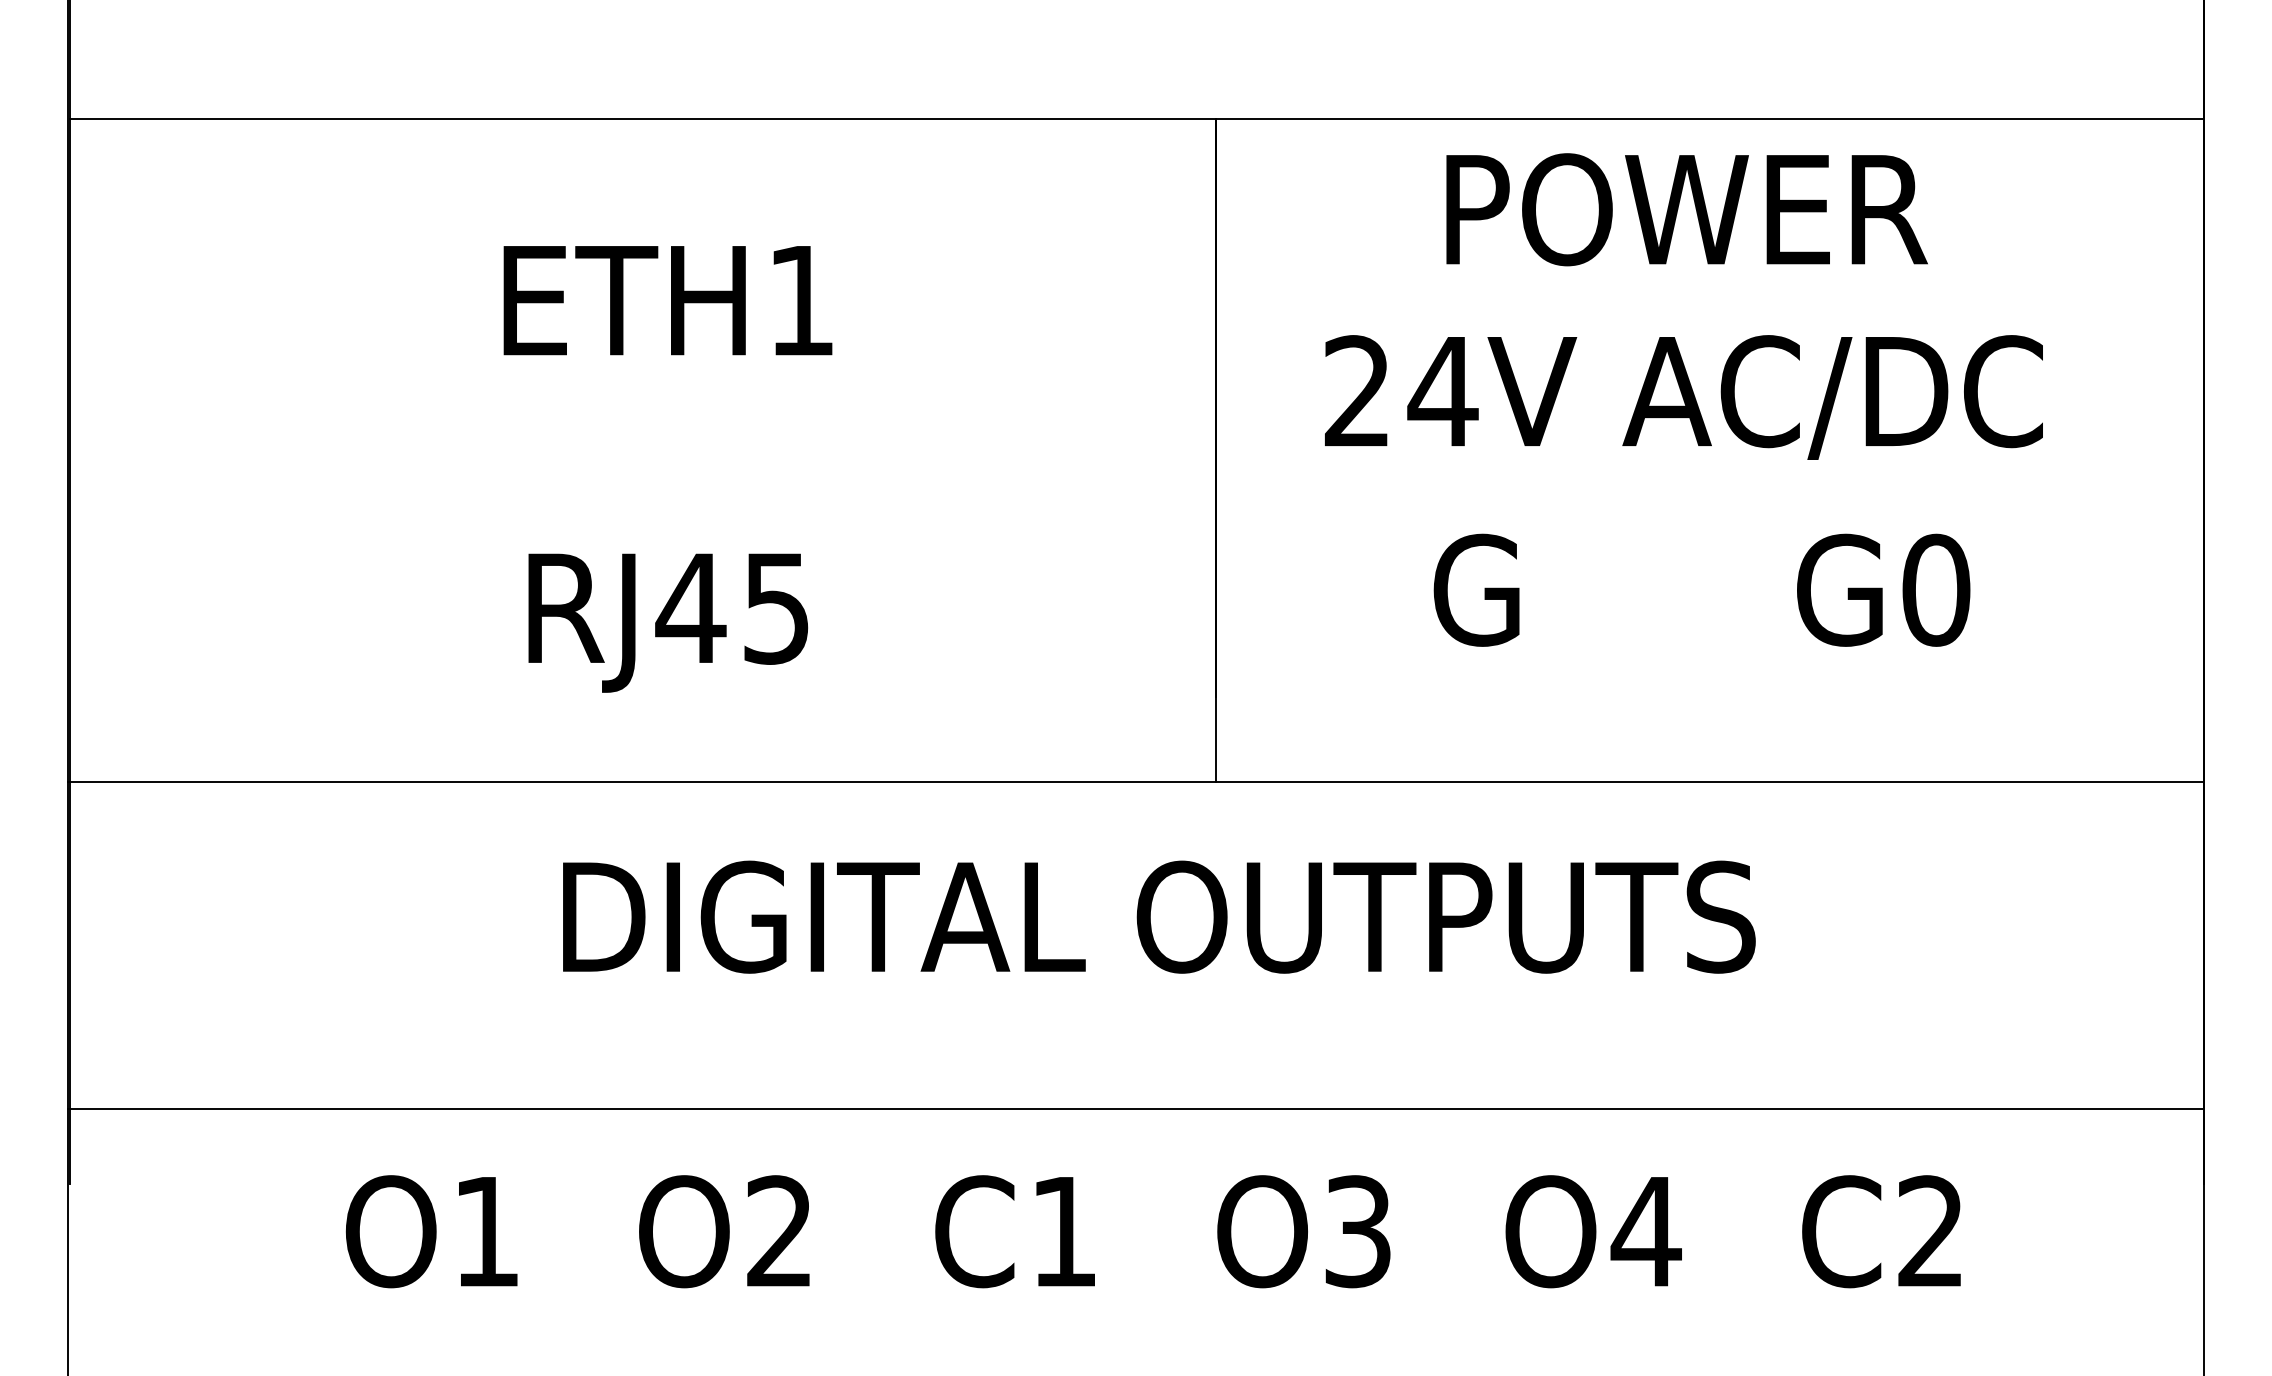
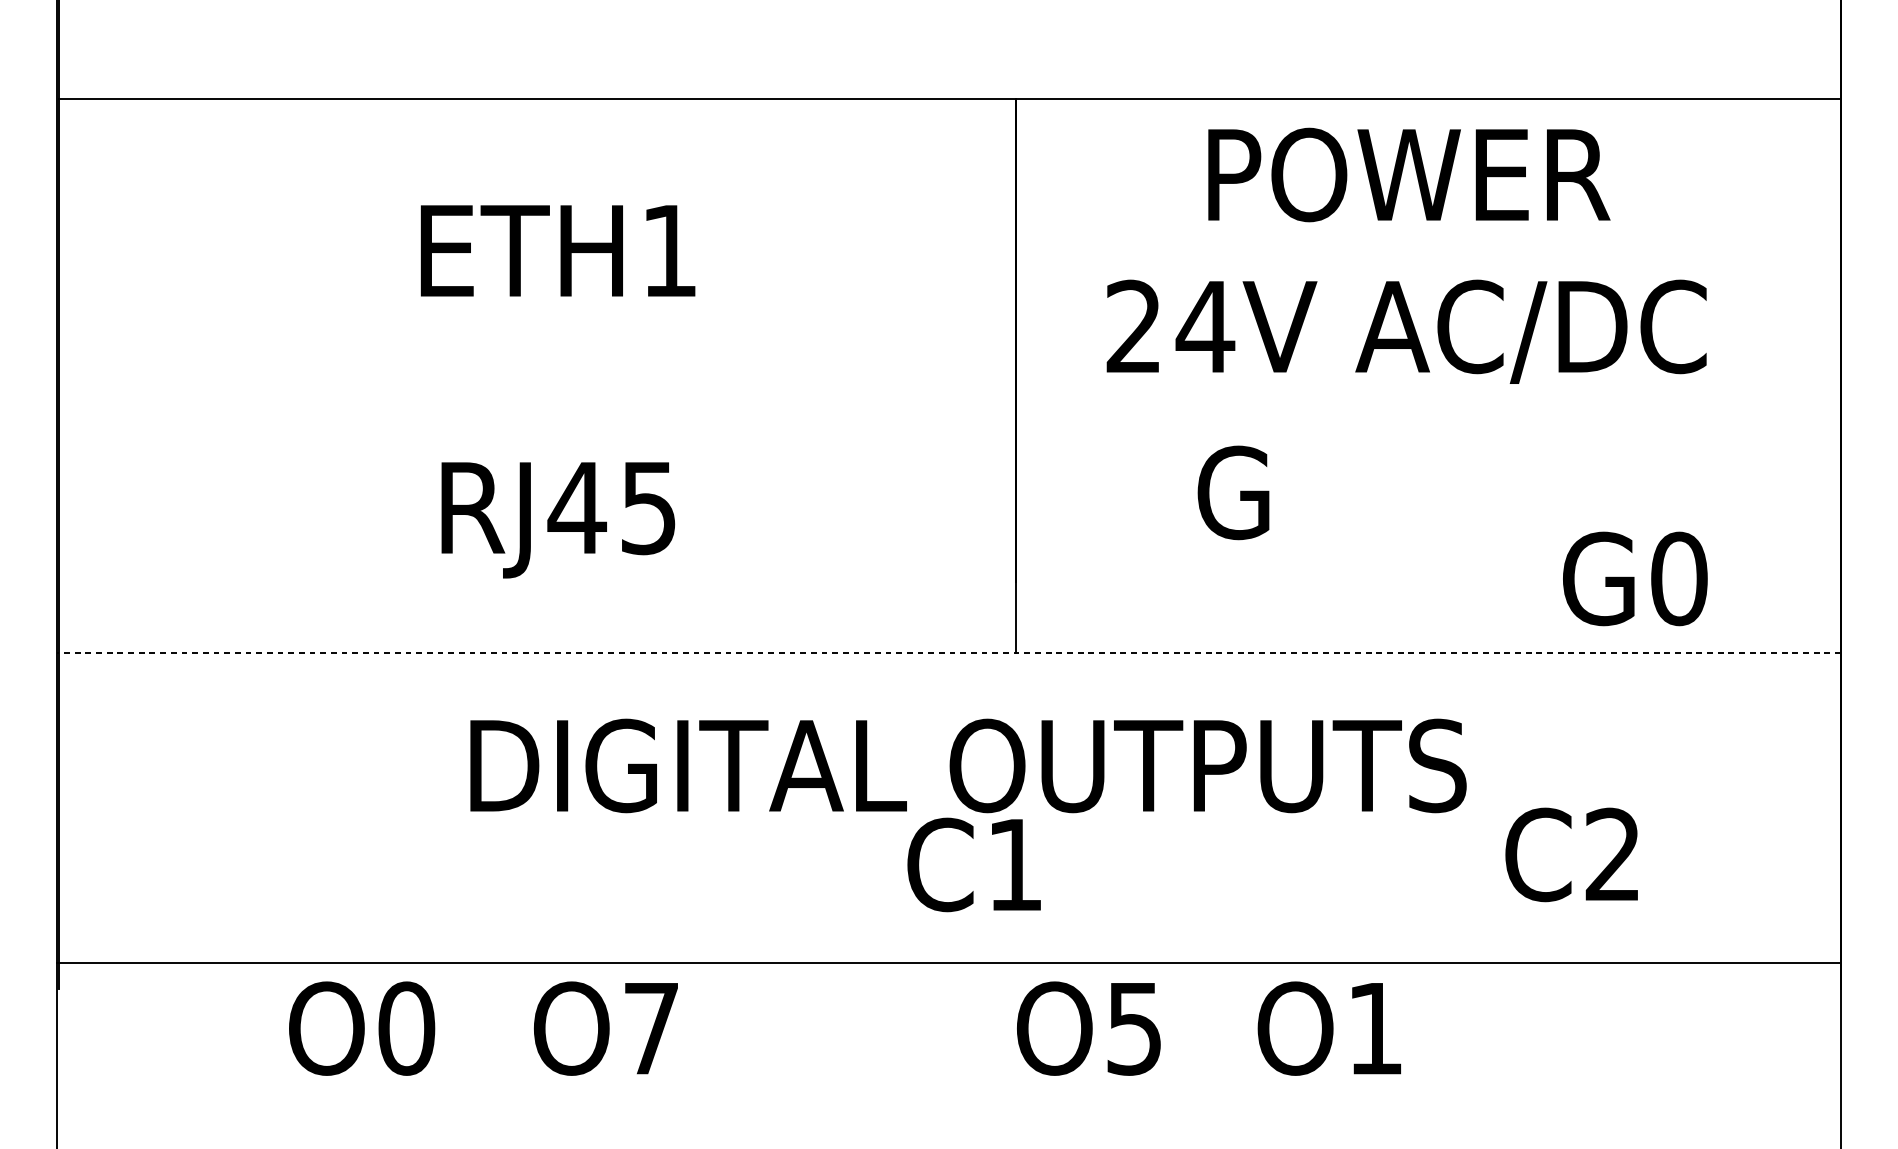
text: (1883, 589) -> (1635, 578), moved
line: (1136, 781) -> (949, 652), solid -> dashed
line: (1135, 1109) -> (948, 963), moved
text: (779, 1230) -> (651, 1027), O2 -> O7
text: (486, 1231) -> (406, 1028), O1 -> O0
text: (1014, 1231) -> (973, 864), moved
text: (1357, 1231) -> (1134, 1028), O3 -> O5
text: (1645, 1231) -> (1374, 1028), O4 -> O1
text: (1881, 1231) -> (1571, 854), moved

